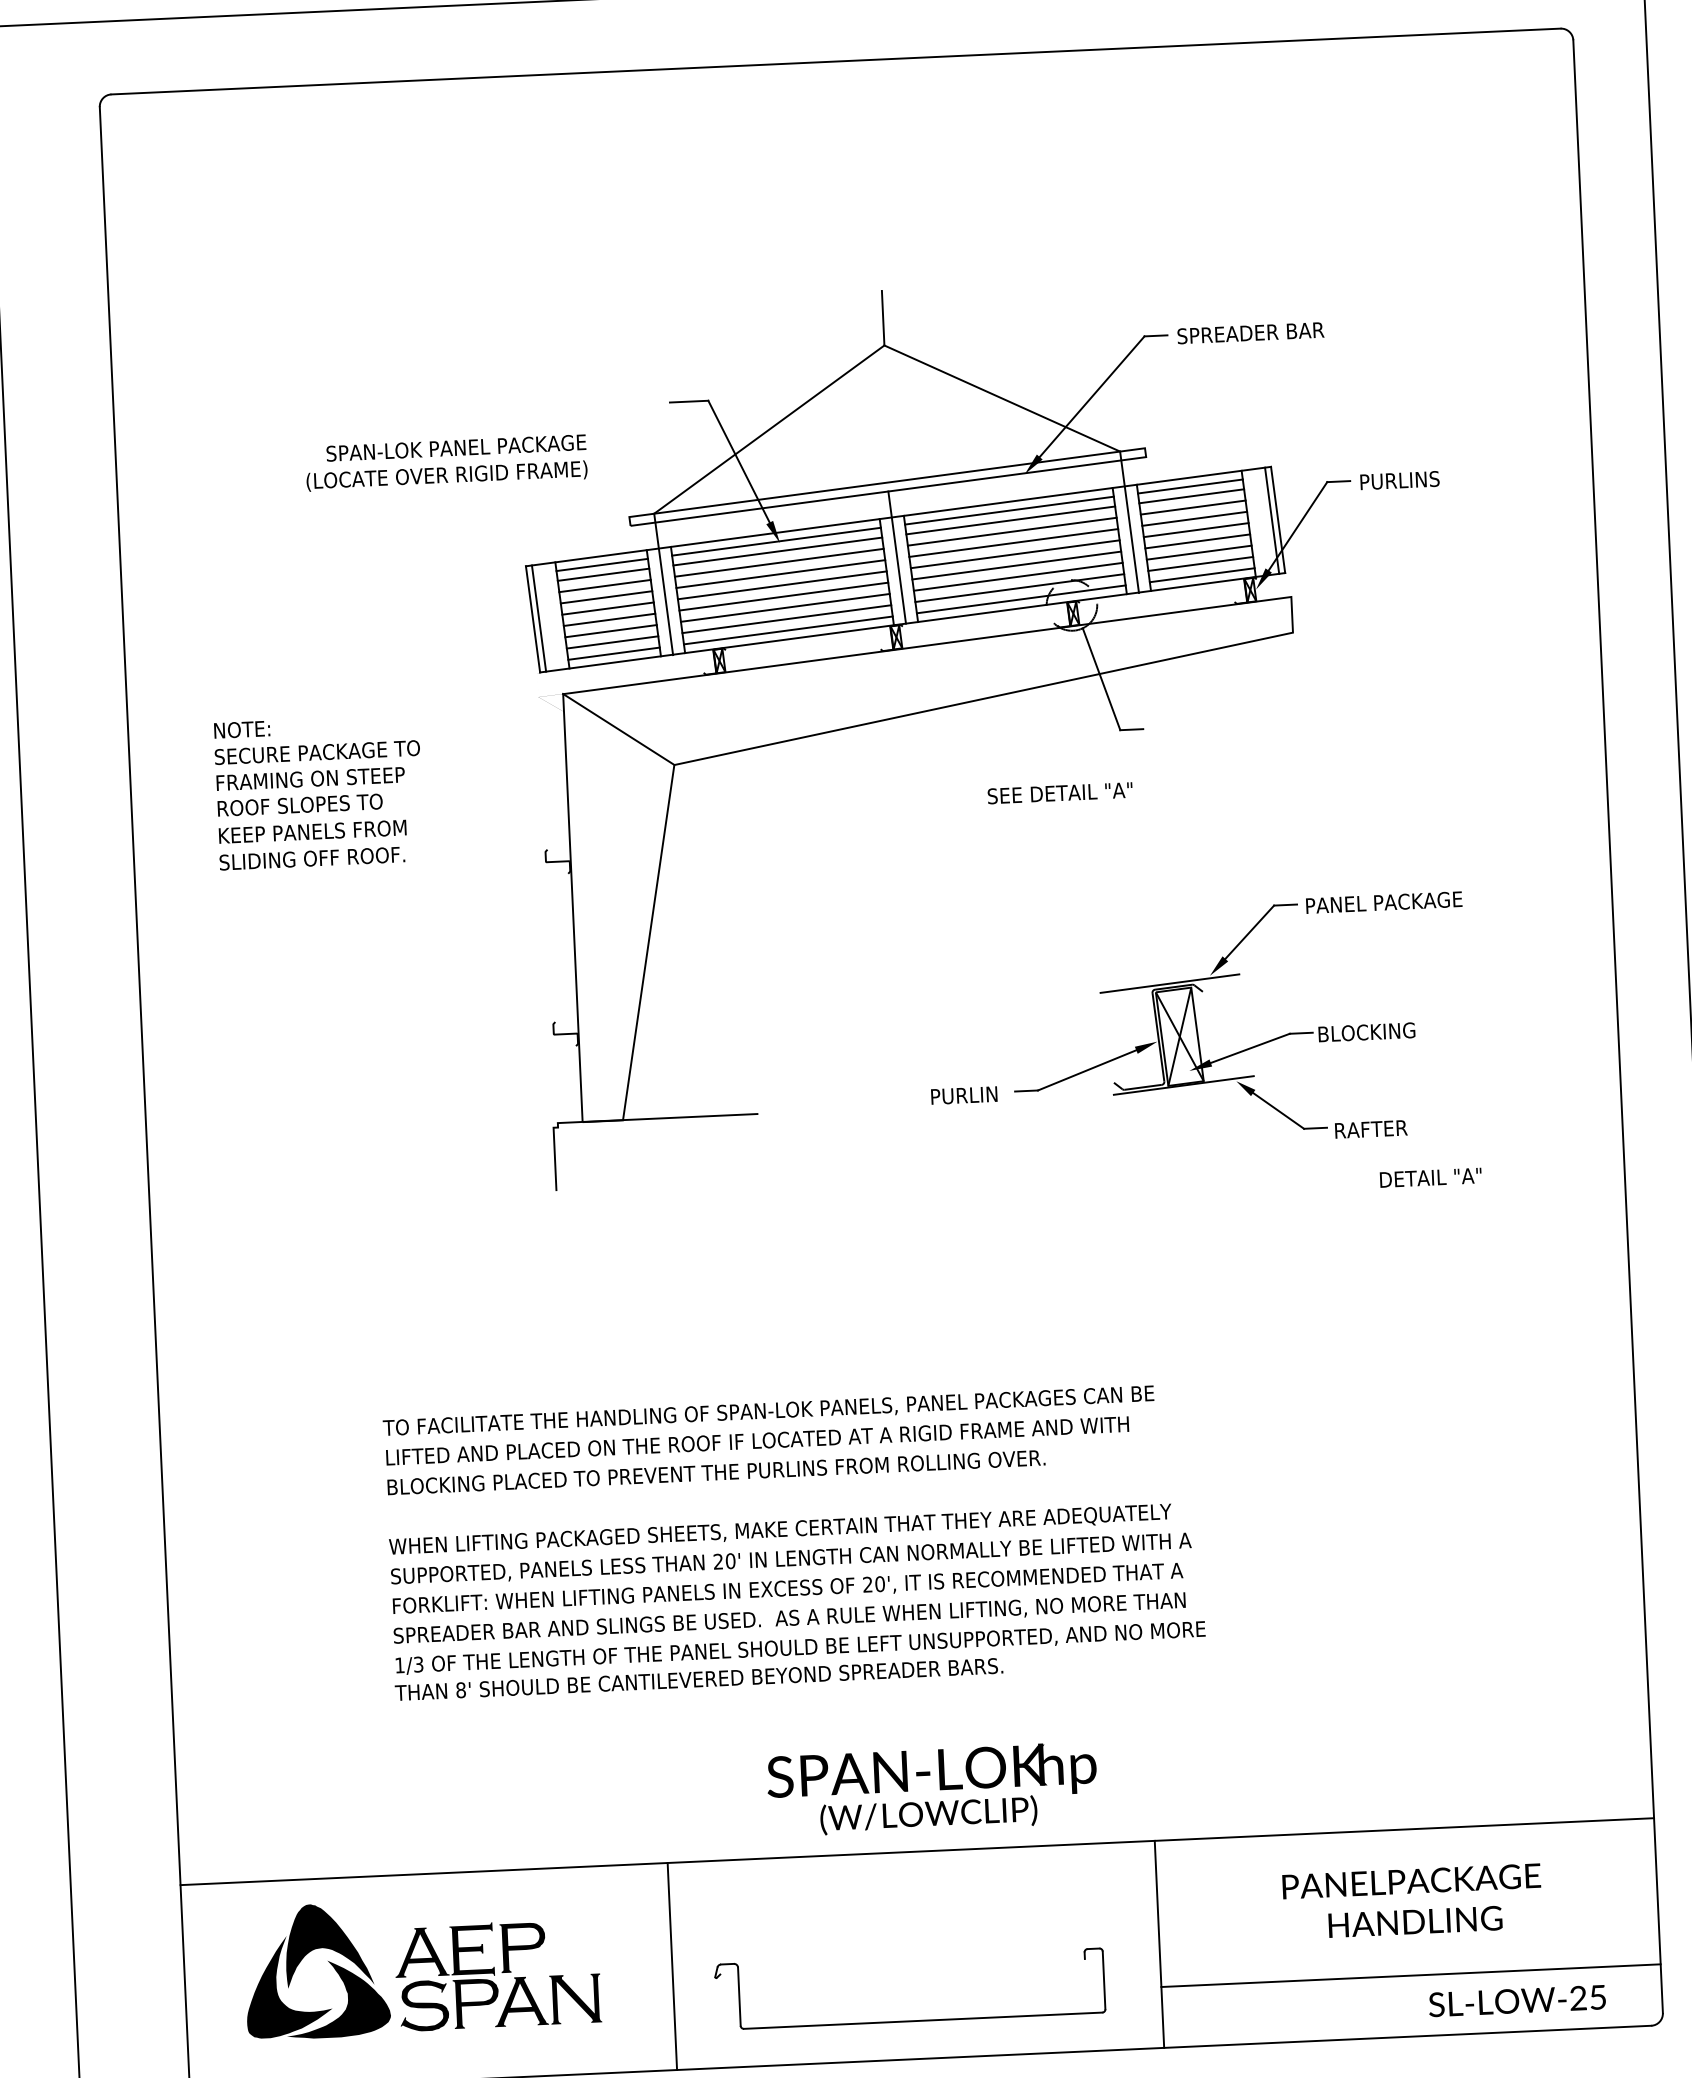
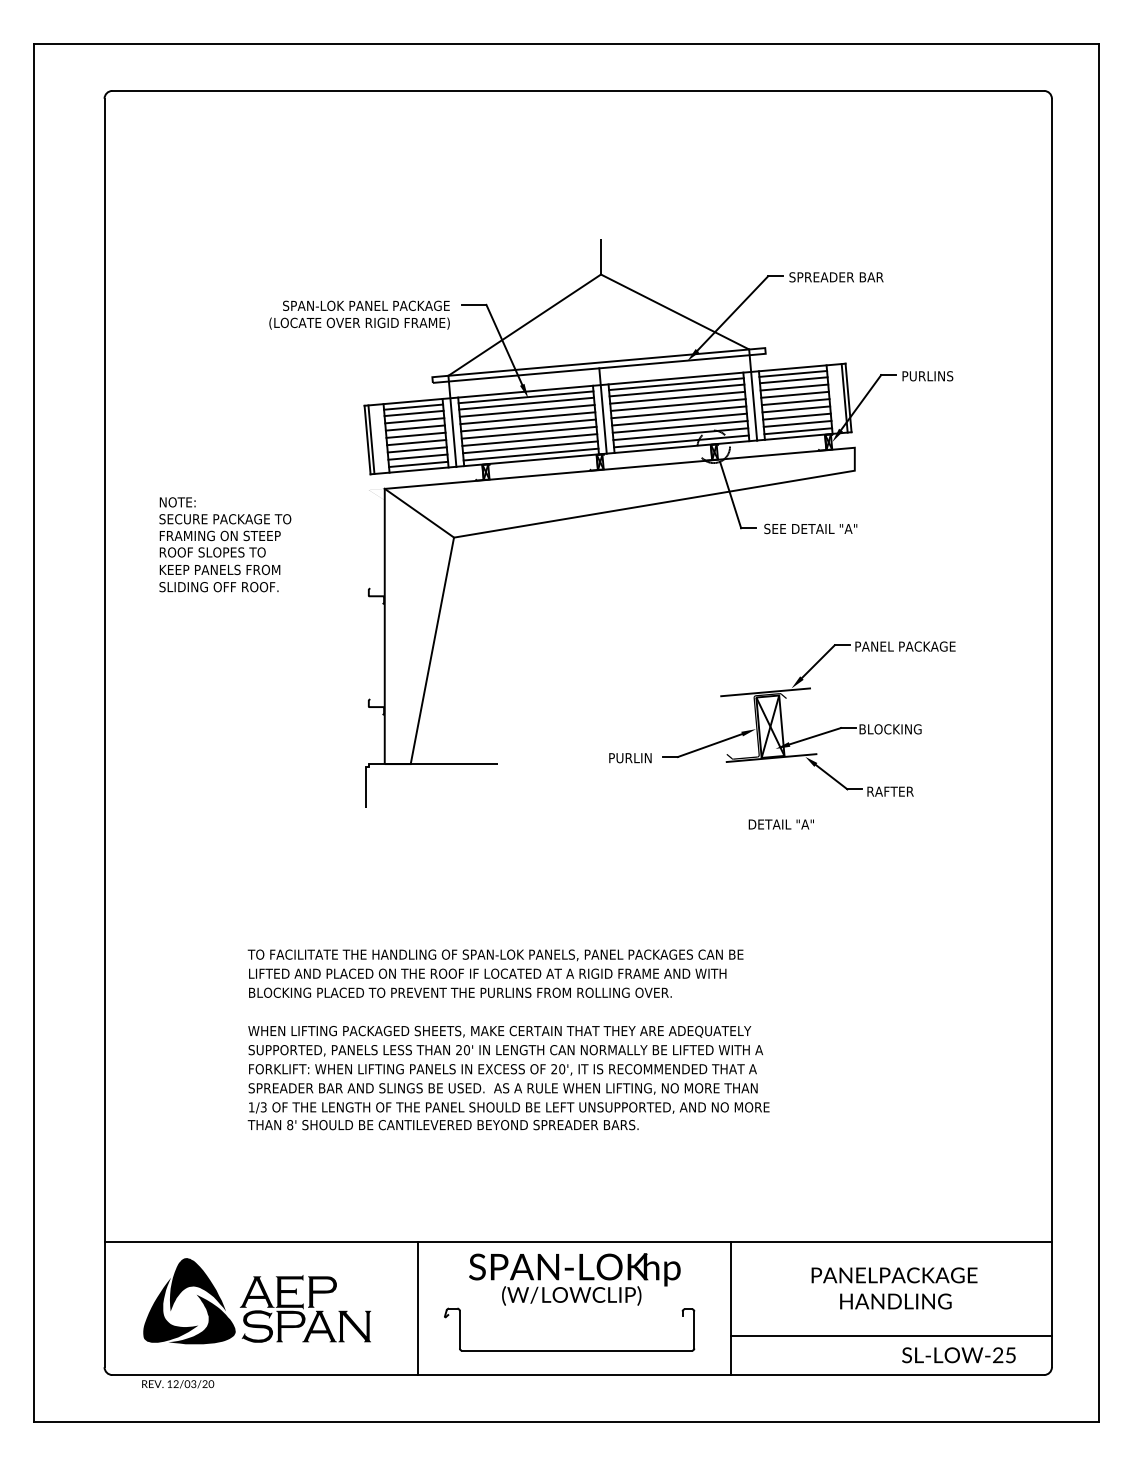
text: (446, 461) -> (359, 314), moved
text: (1059, 792) -> (810, 528), moved
text: (1429, 1177) -> (780, 824), moved
text: (932, 1789) -> (574, 1279), moved

